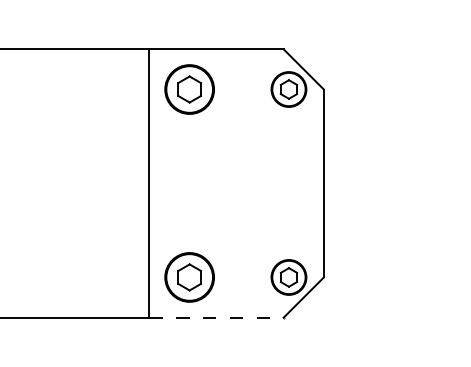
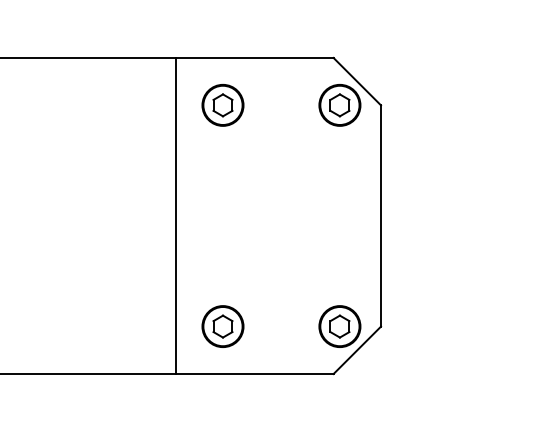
part: (189, 89) -> (222, 105), size x0.71
part: (189, 277) -> (222, 326), size x0.71
line: (216, 317) -> (254, 373), dashed -> solid

